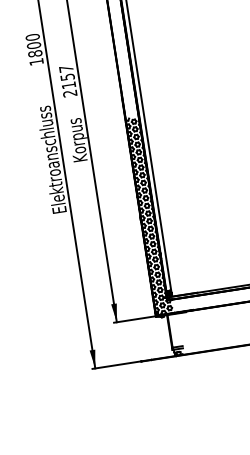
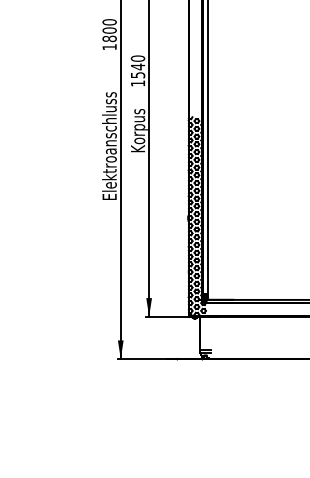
text: (67, 80) -> (137, 70), 2157 -> 1540

